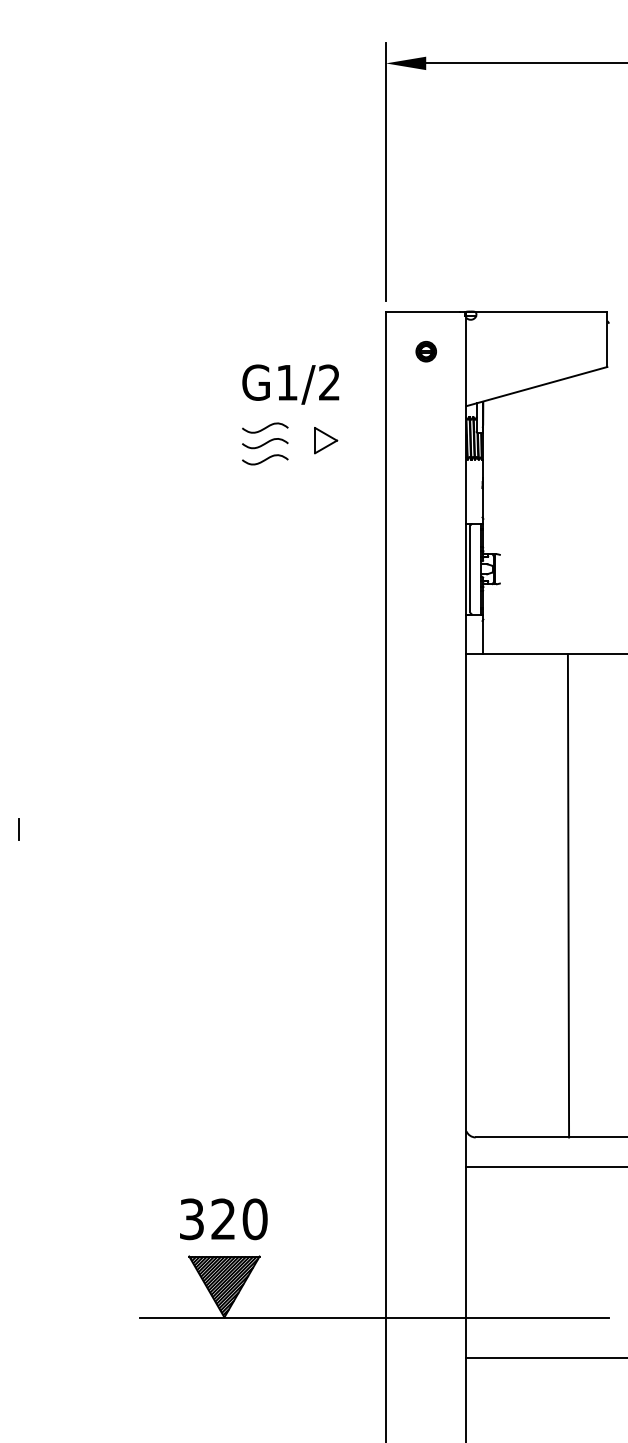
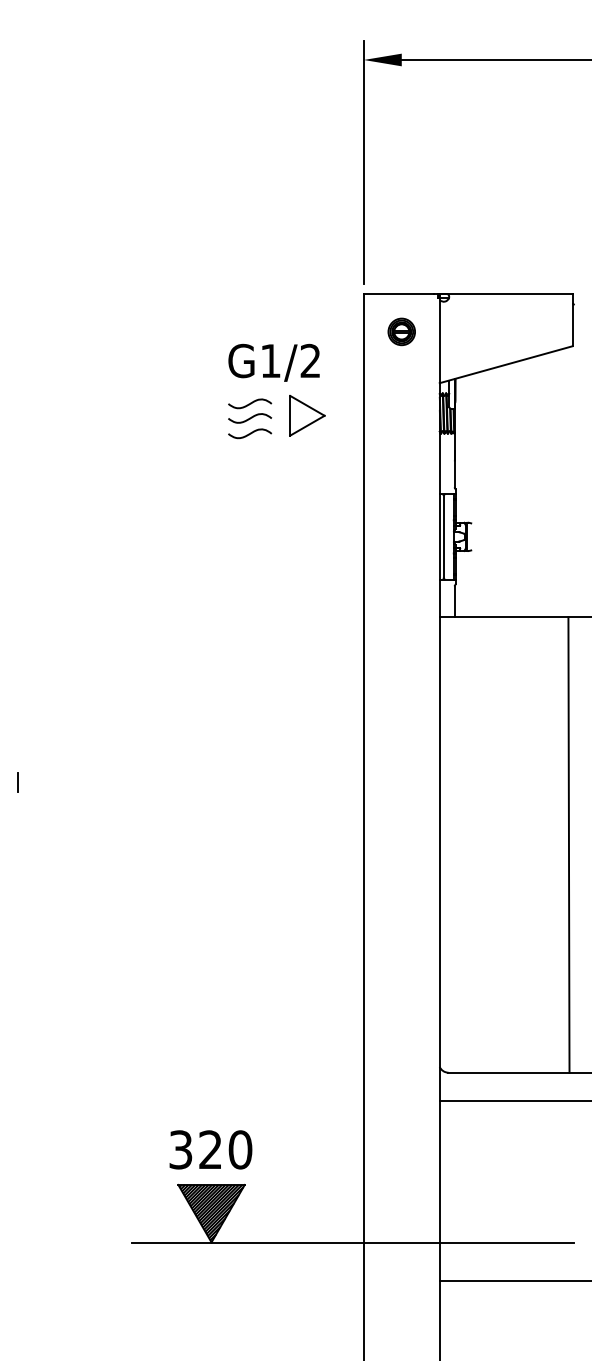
part: (426, 351) -> (402, 331), size x1.43
part: (325, 440) -> (306, 415), size x1.67
line: (568, 895) -> (568, 844), moved

